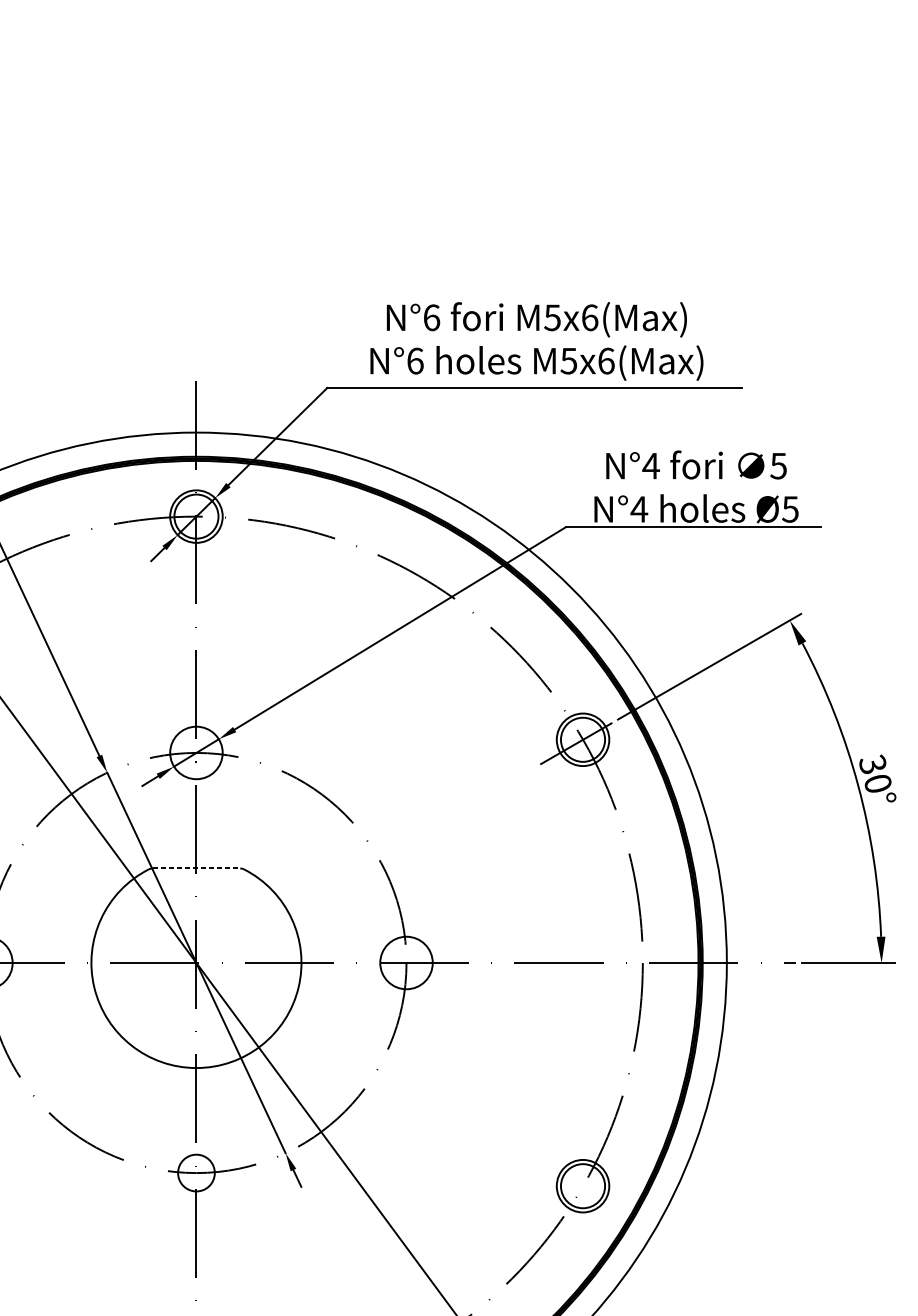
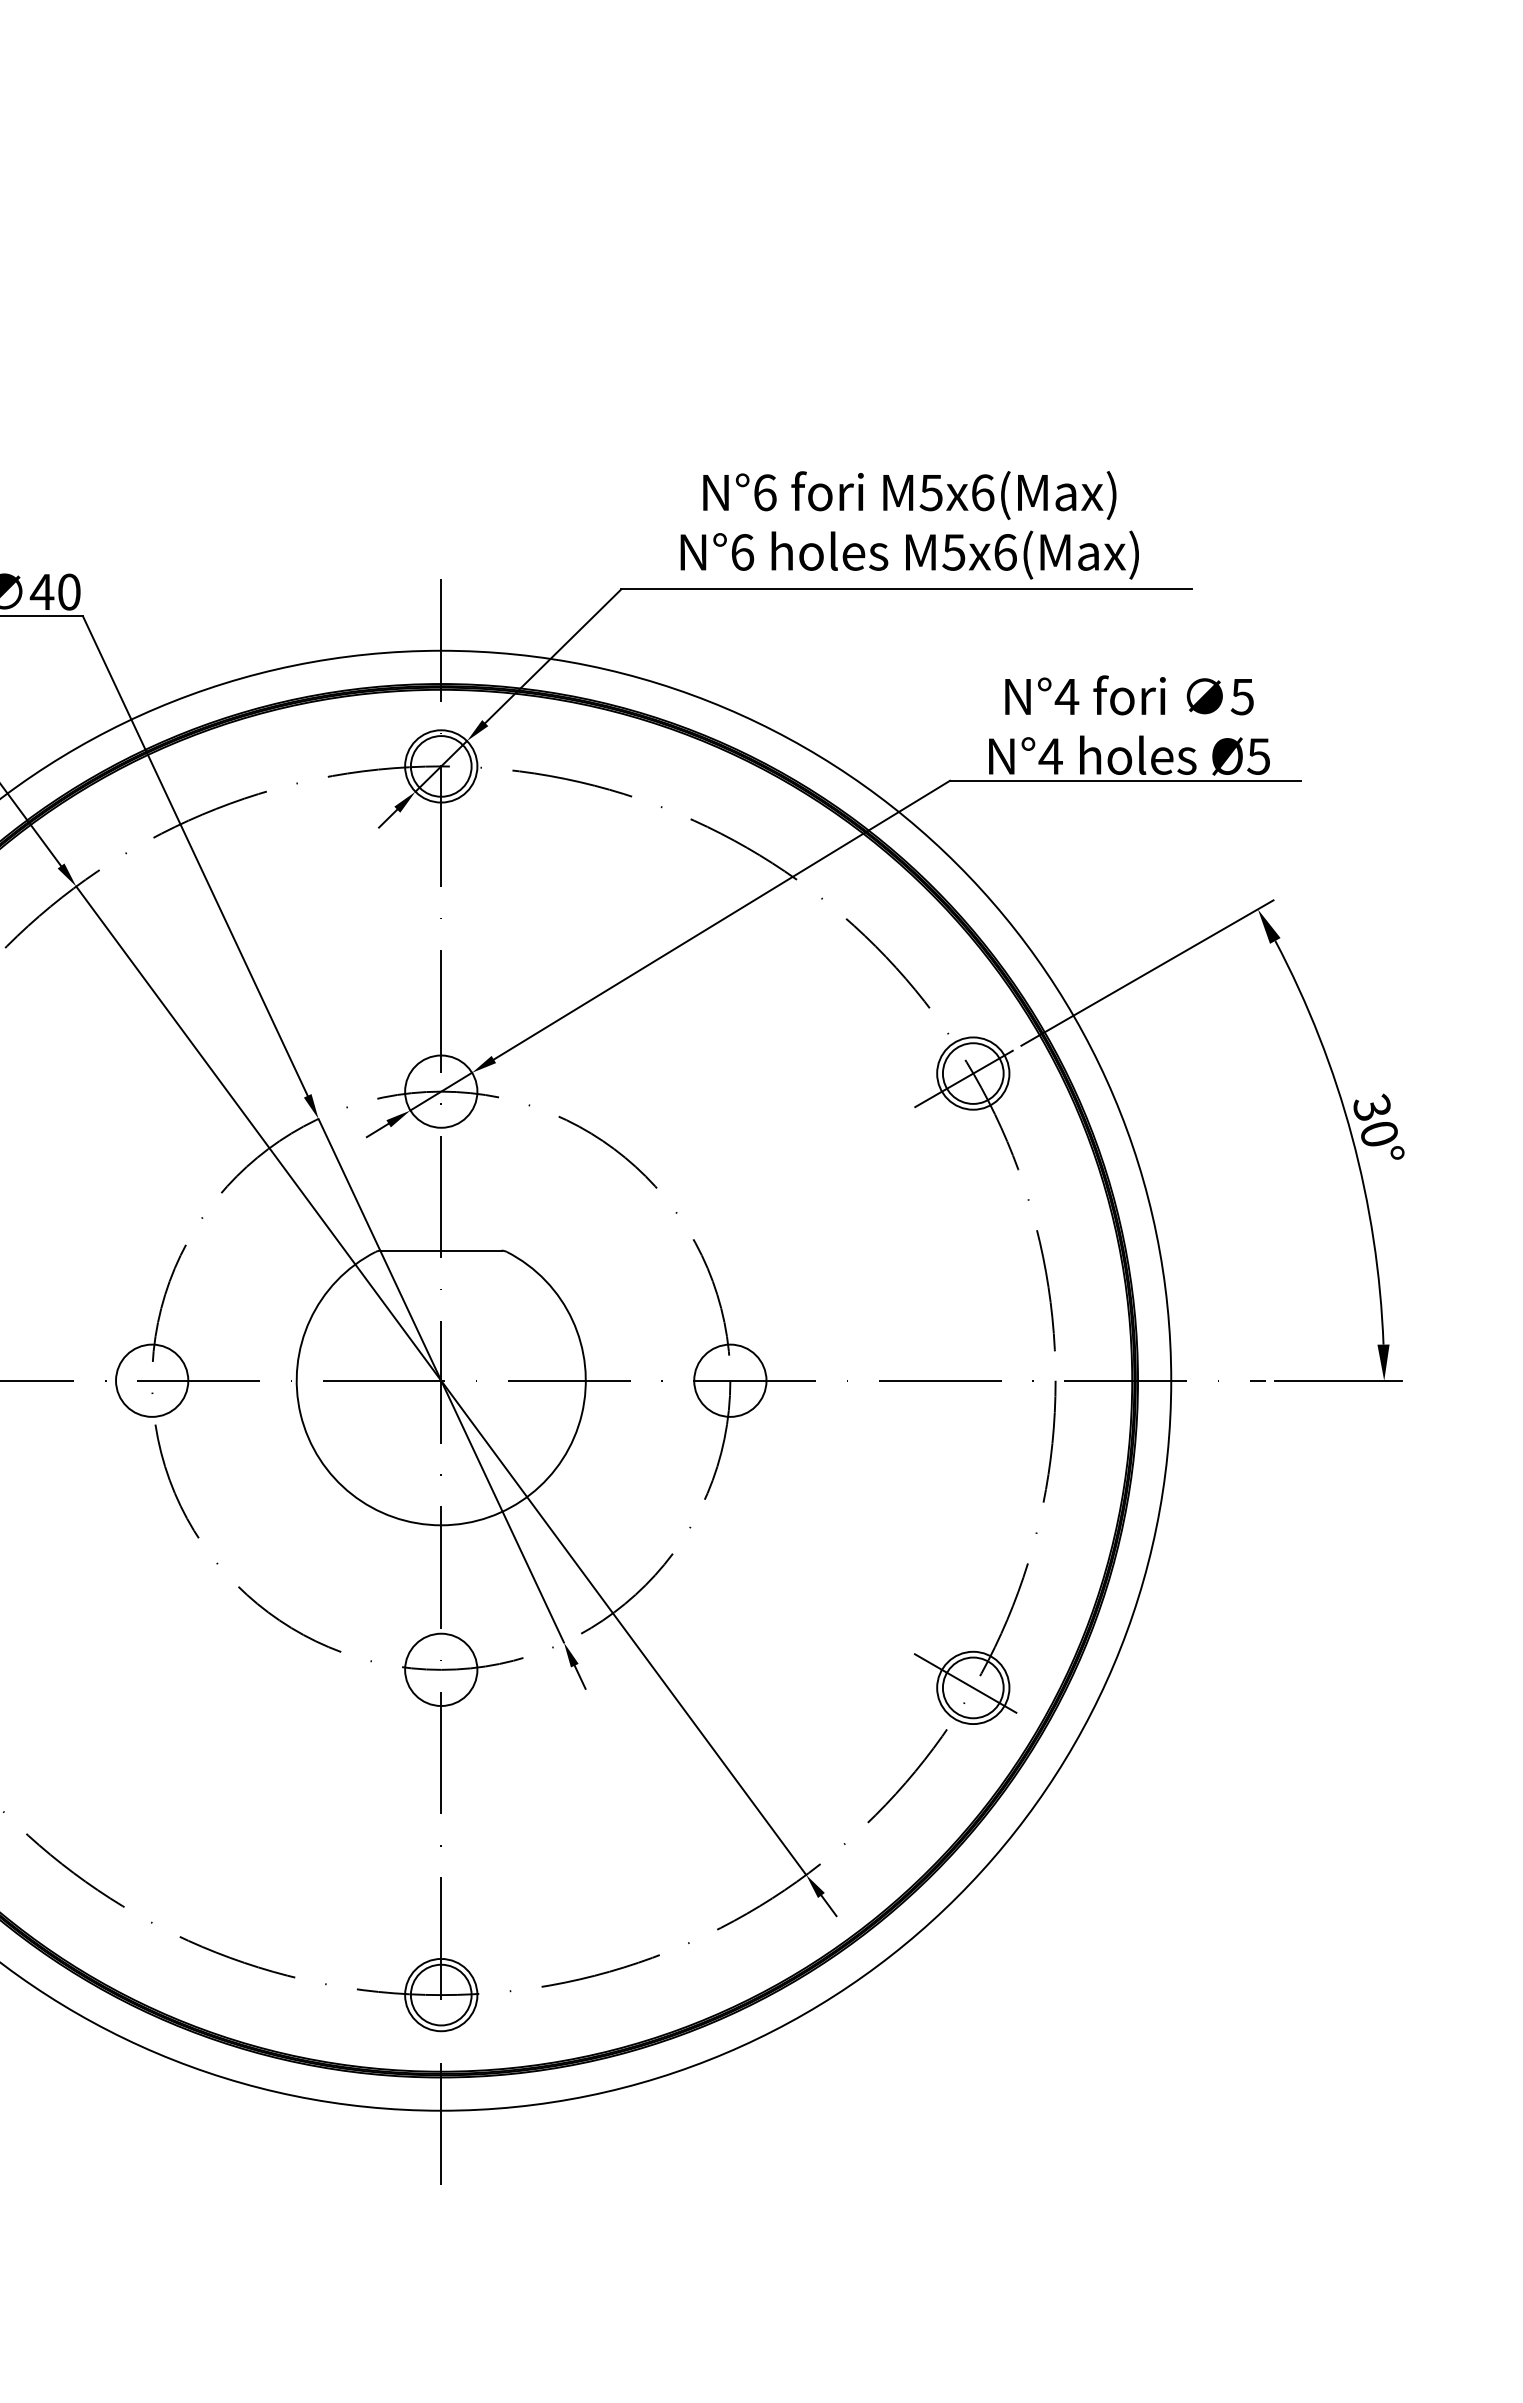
line: (196, 868) -> (441, 1250), dashed -> solid
circle: (196, 1172) -> (441, 1669), size x1.43
line: (577, 1182) -> (965, 1683), added

